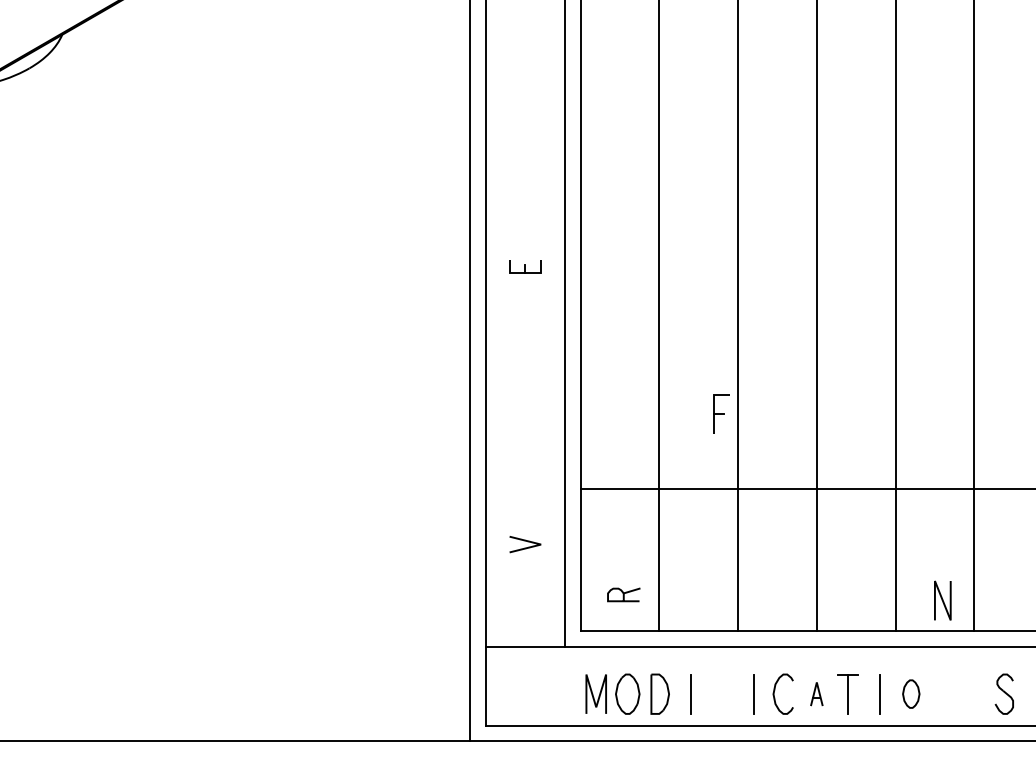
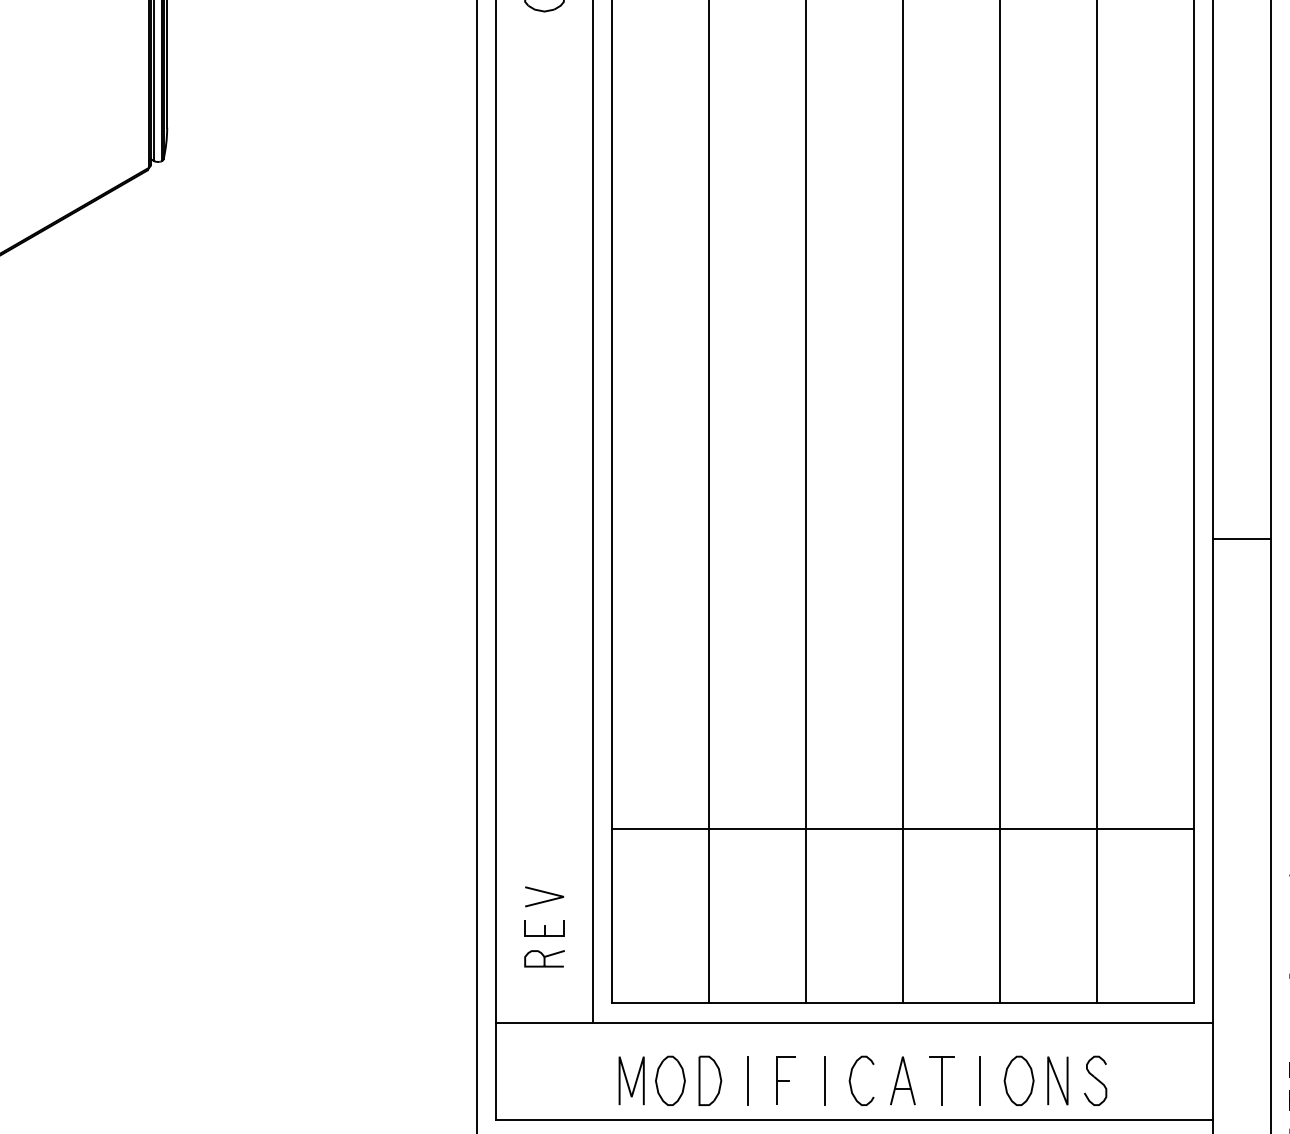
part: (525, 266) -> (544, 928), moved
part: (721, 414) -> (785, 1080), moved
part: (623, 594) -> (544, 958), moved
line: (942, 600) -> (1057, 1080), moved
part: (816, 693) -> (902, 1080), size x1.67
part: (910, 693) -> (1018, 1080), size x1.43
part: (1004, 693) -> (1095, 1080), moved

